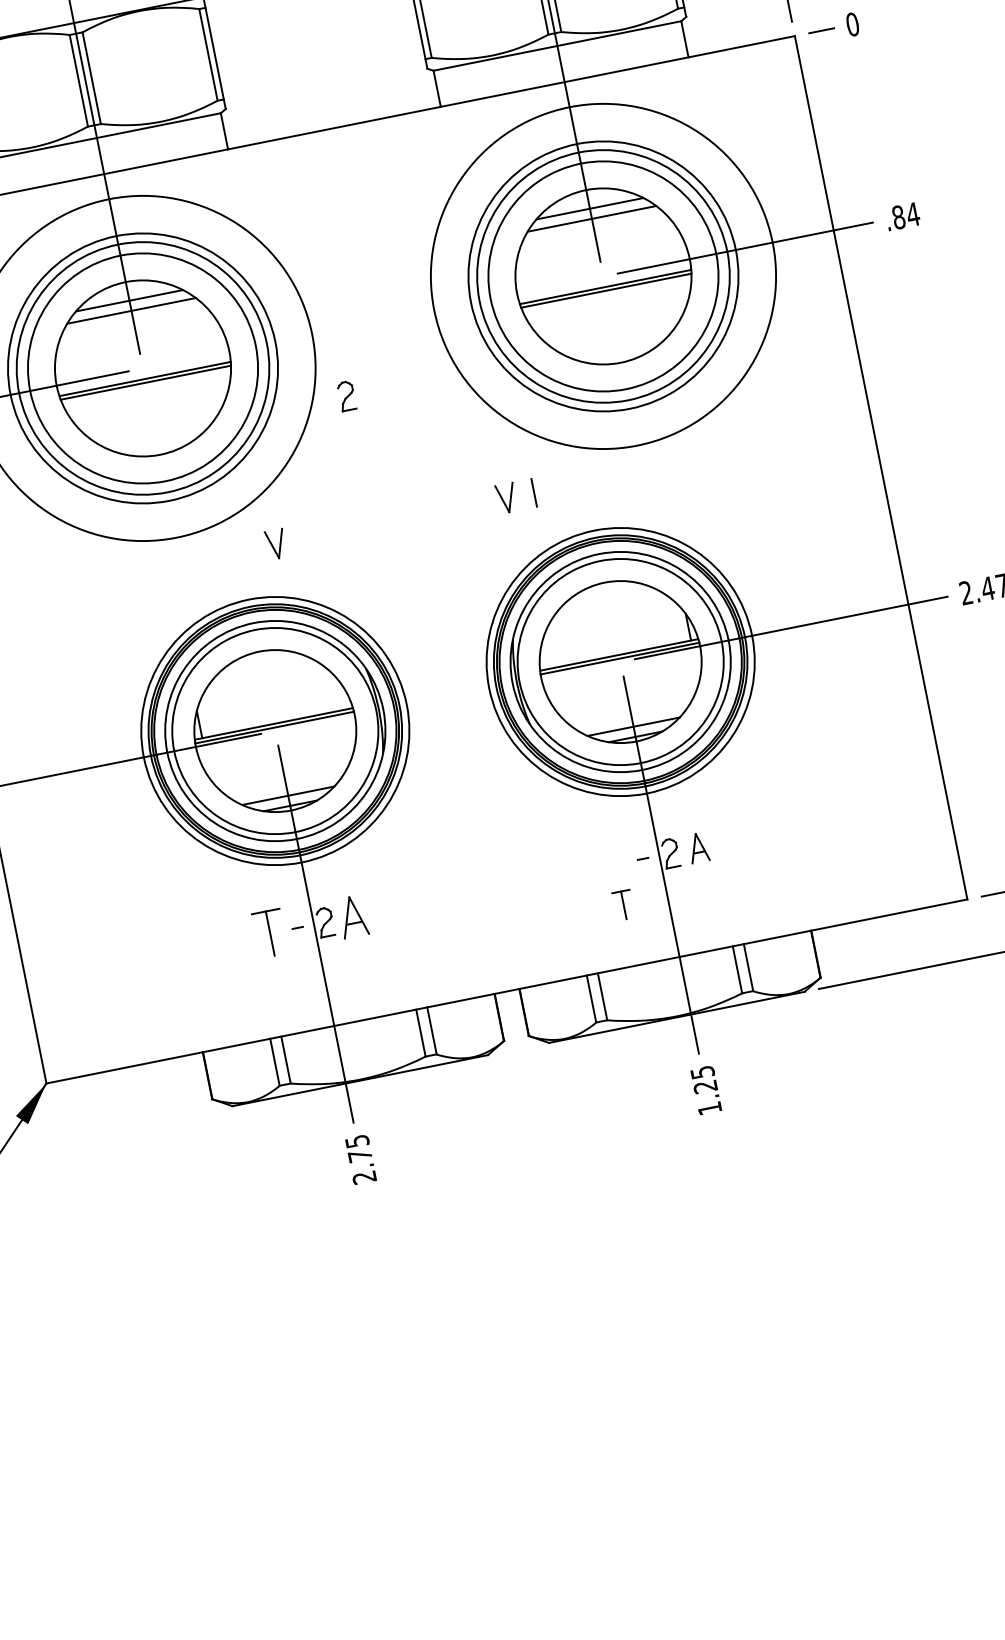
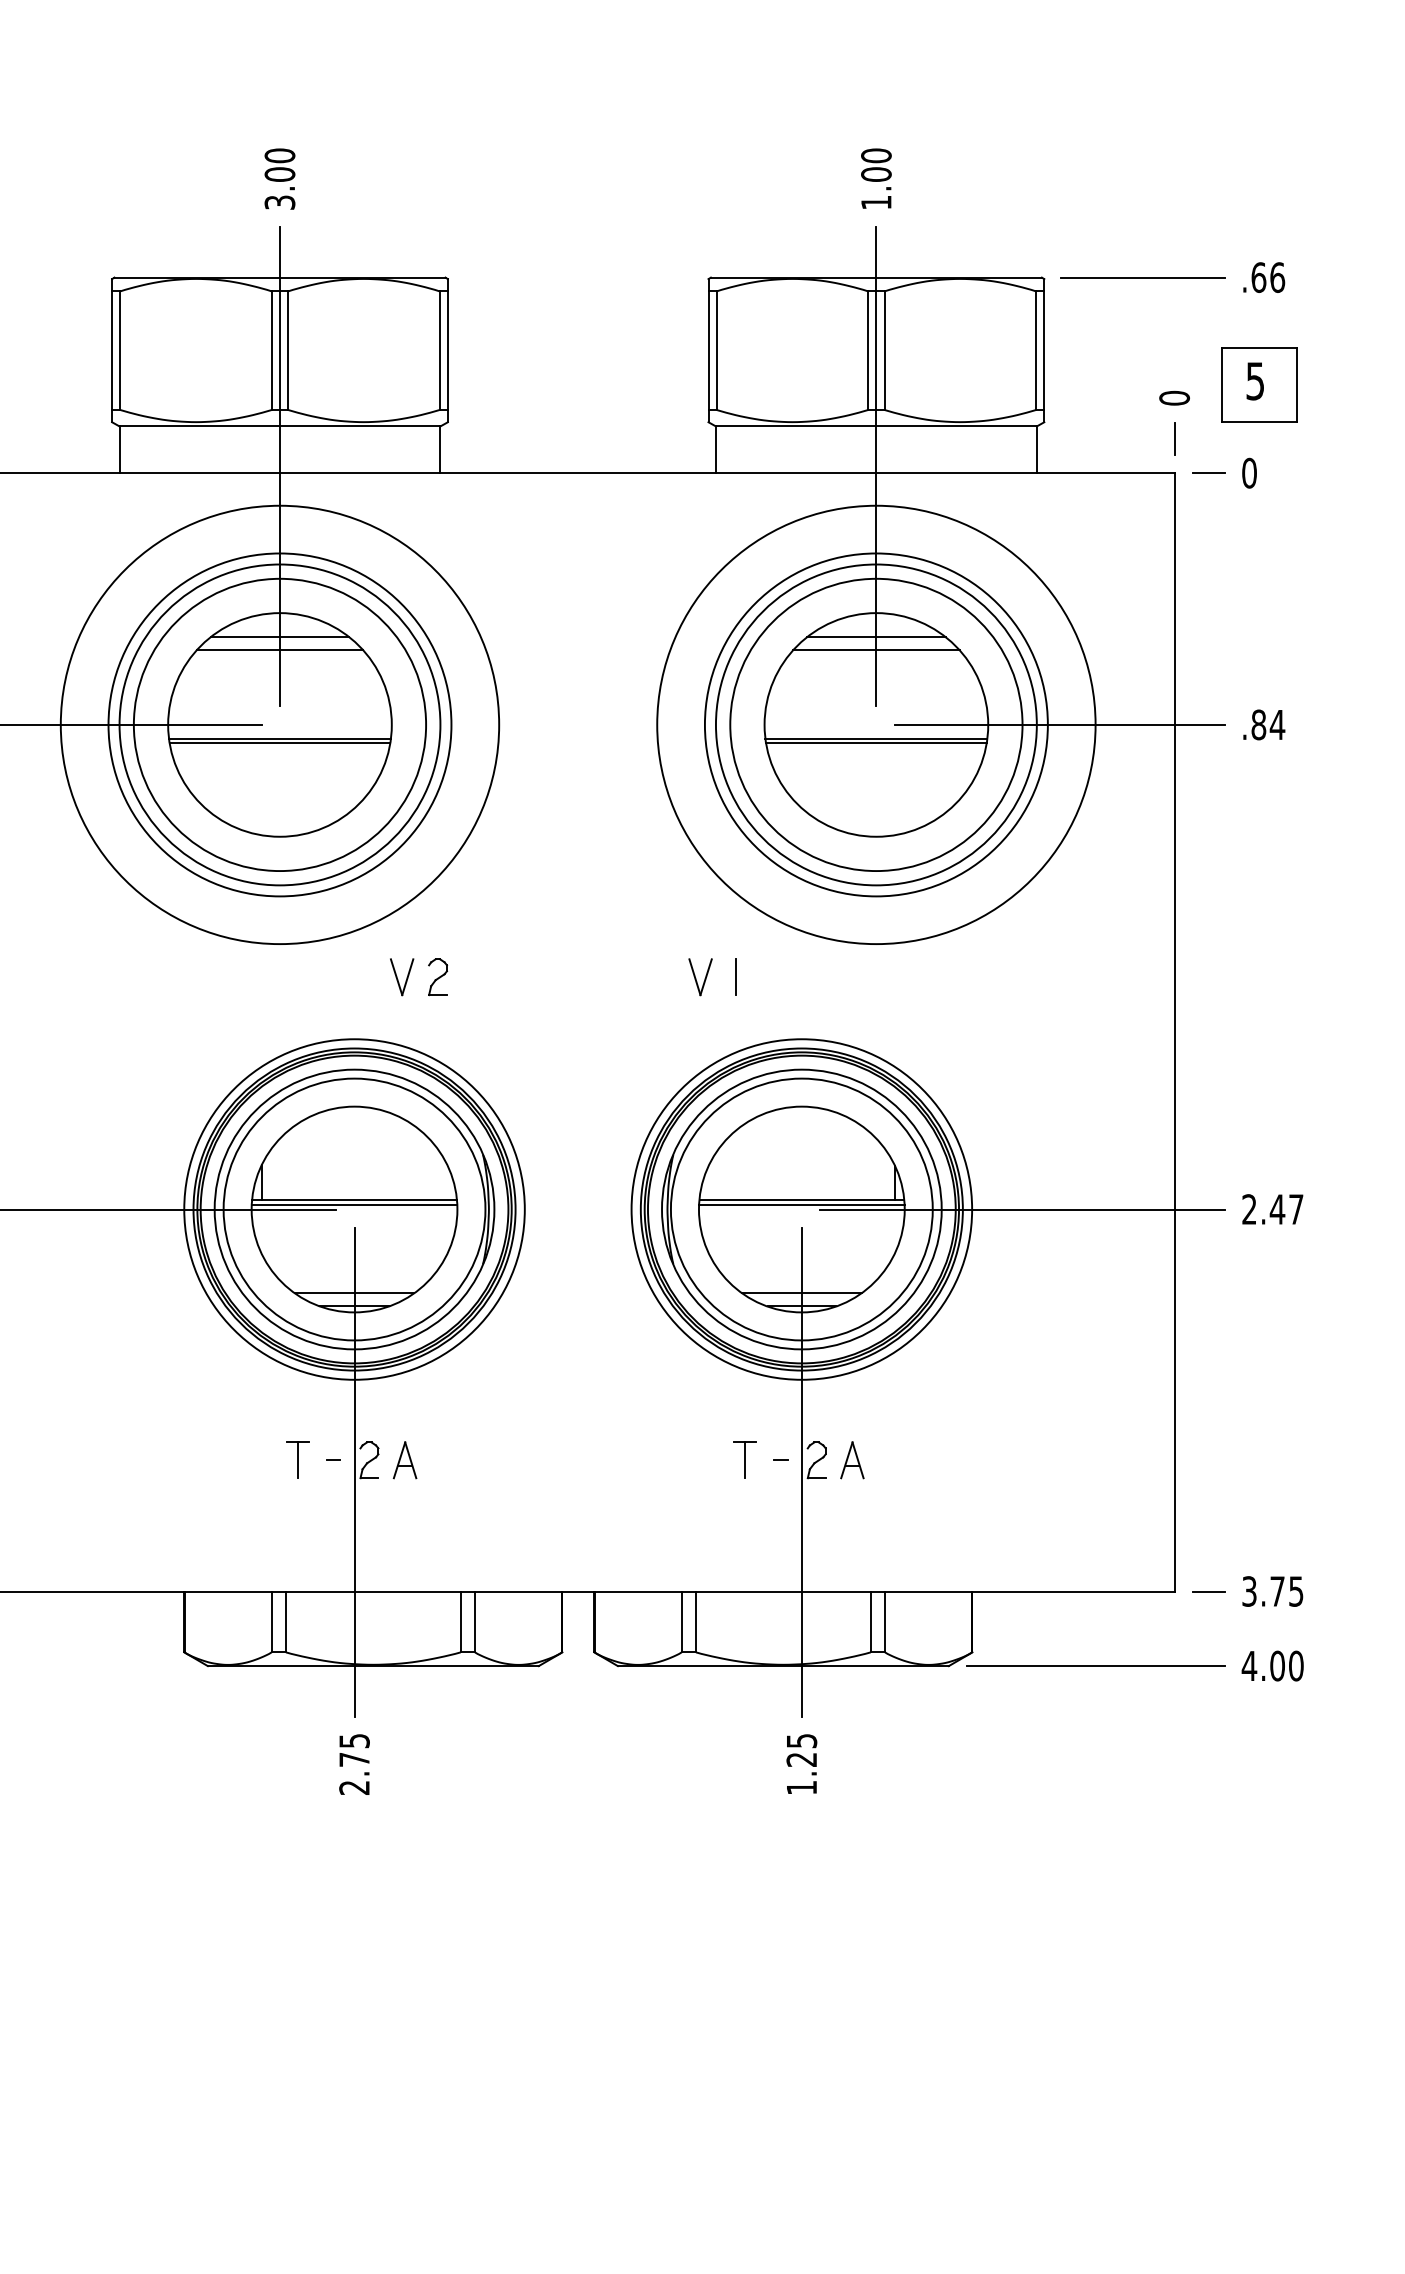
part: (347, 396) -> (438, 977), moved
part: (623, 904) -> (744, 1459), moved
part: (352, 917) -> (404, 1460), size x0.71
part: (269, 932) -> (297, 1459), size x0.62

